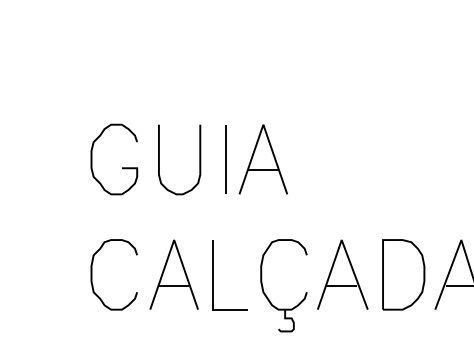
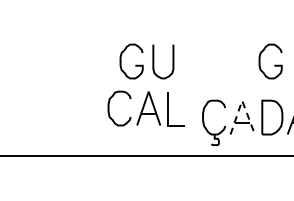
part: (255, 159) -> (200, 61), removed
curve: (408, 165) -> (274, 64), added
line: (342, 239) -> (242, 100), solid -> dashed
part: (167, 274) -> (145, 108), moved

